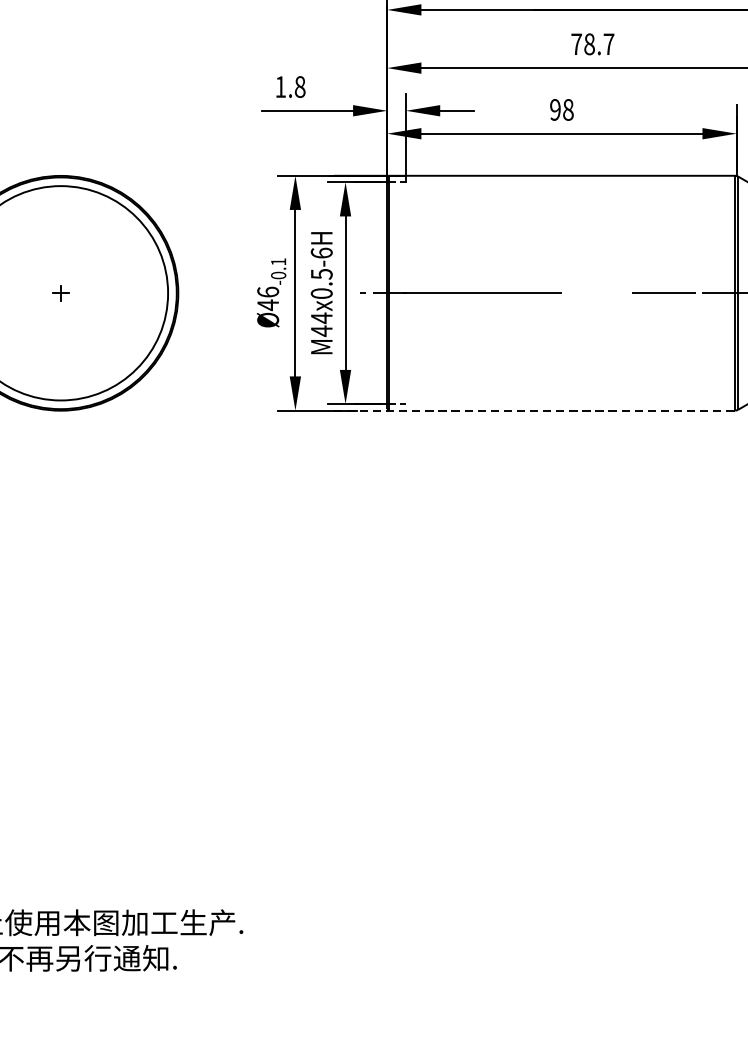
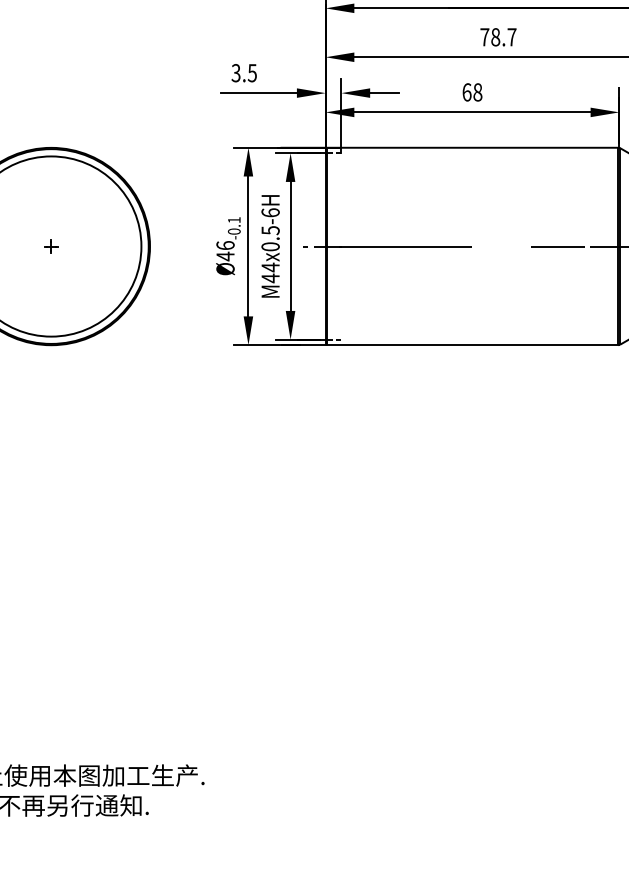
text: (289, 87) -> (243, 73), 1.8 -> 3.5
text: (554, 110) -> (466, 92), 98 -> 68
line: (535, 411) -> (450, 345), dashed -> solid

